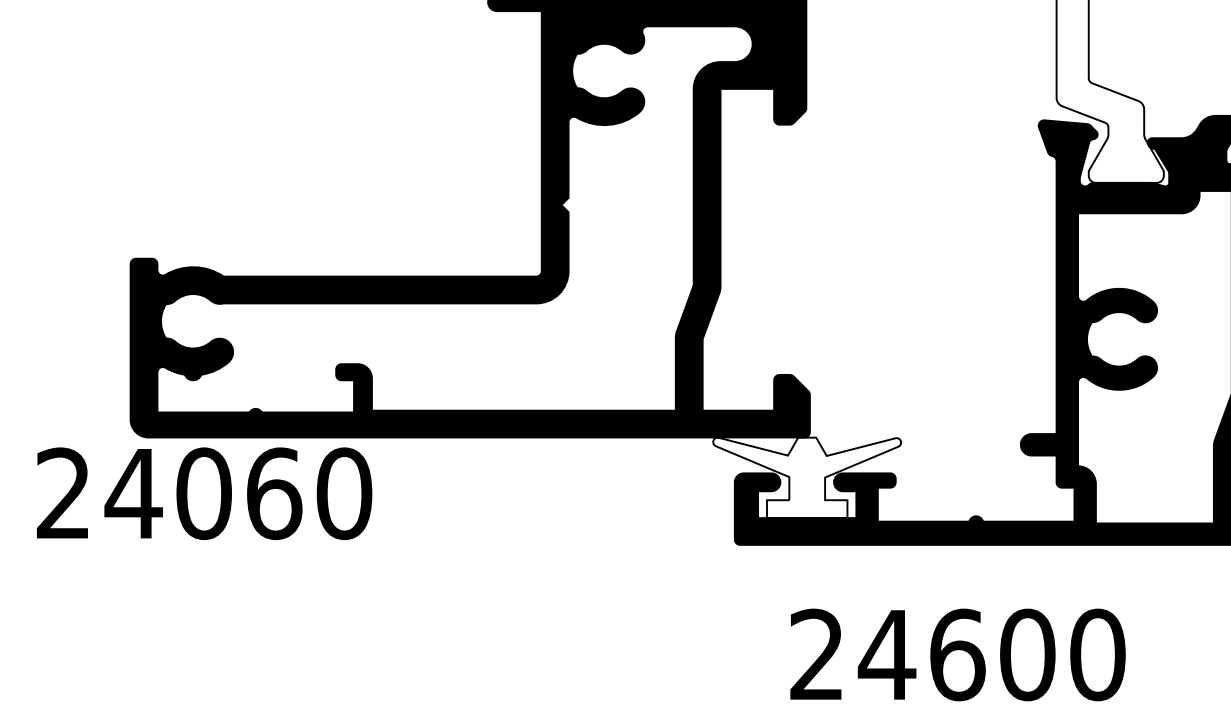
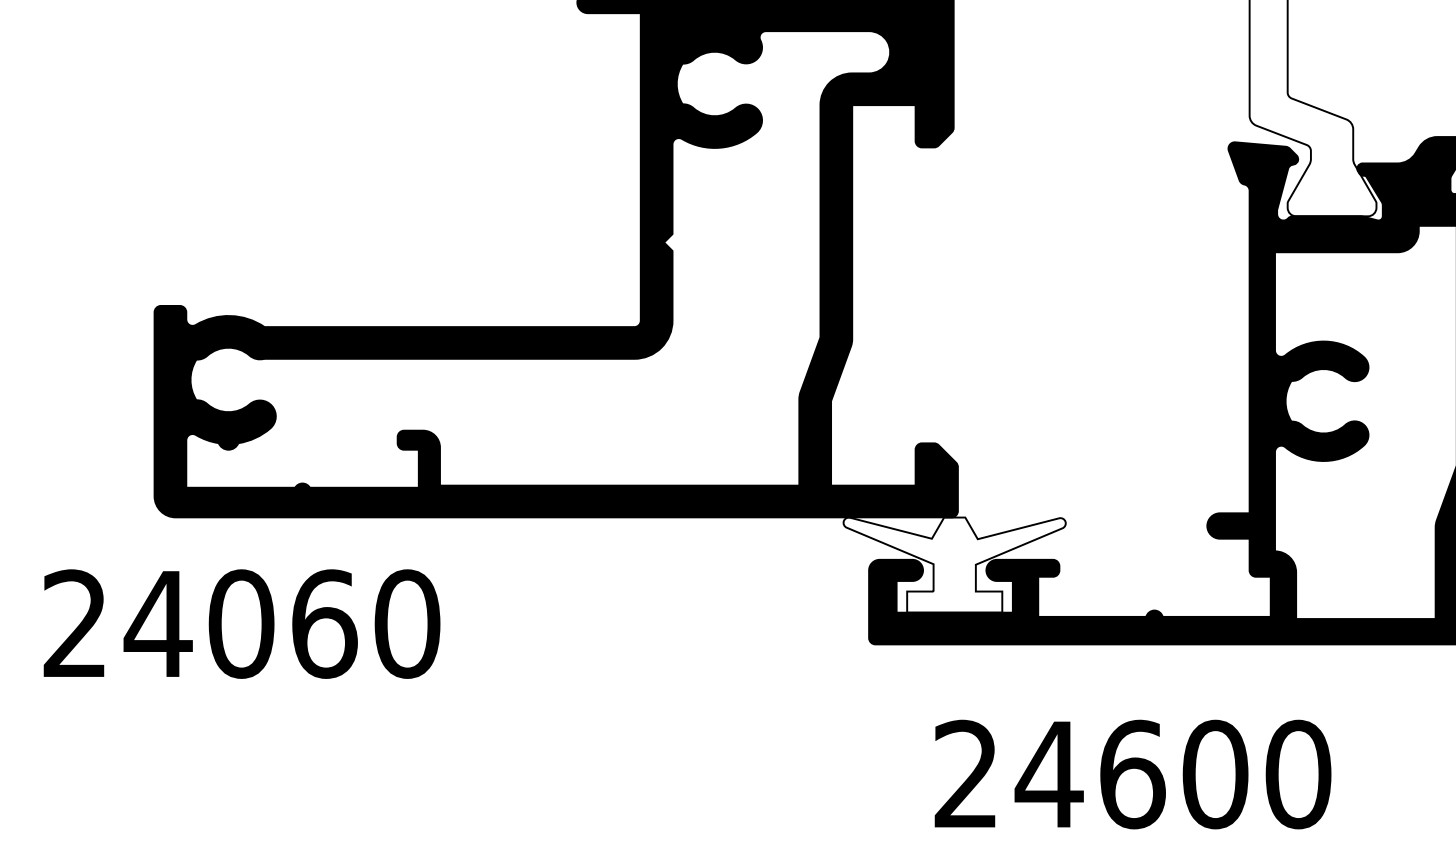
text: (204, 493) -> (241, 623), moved

